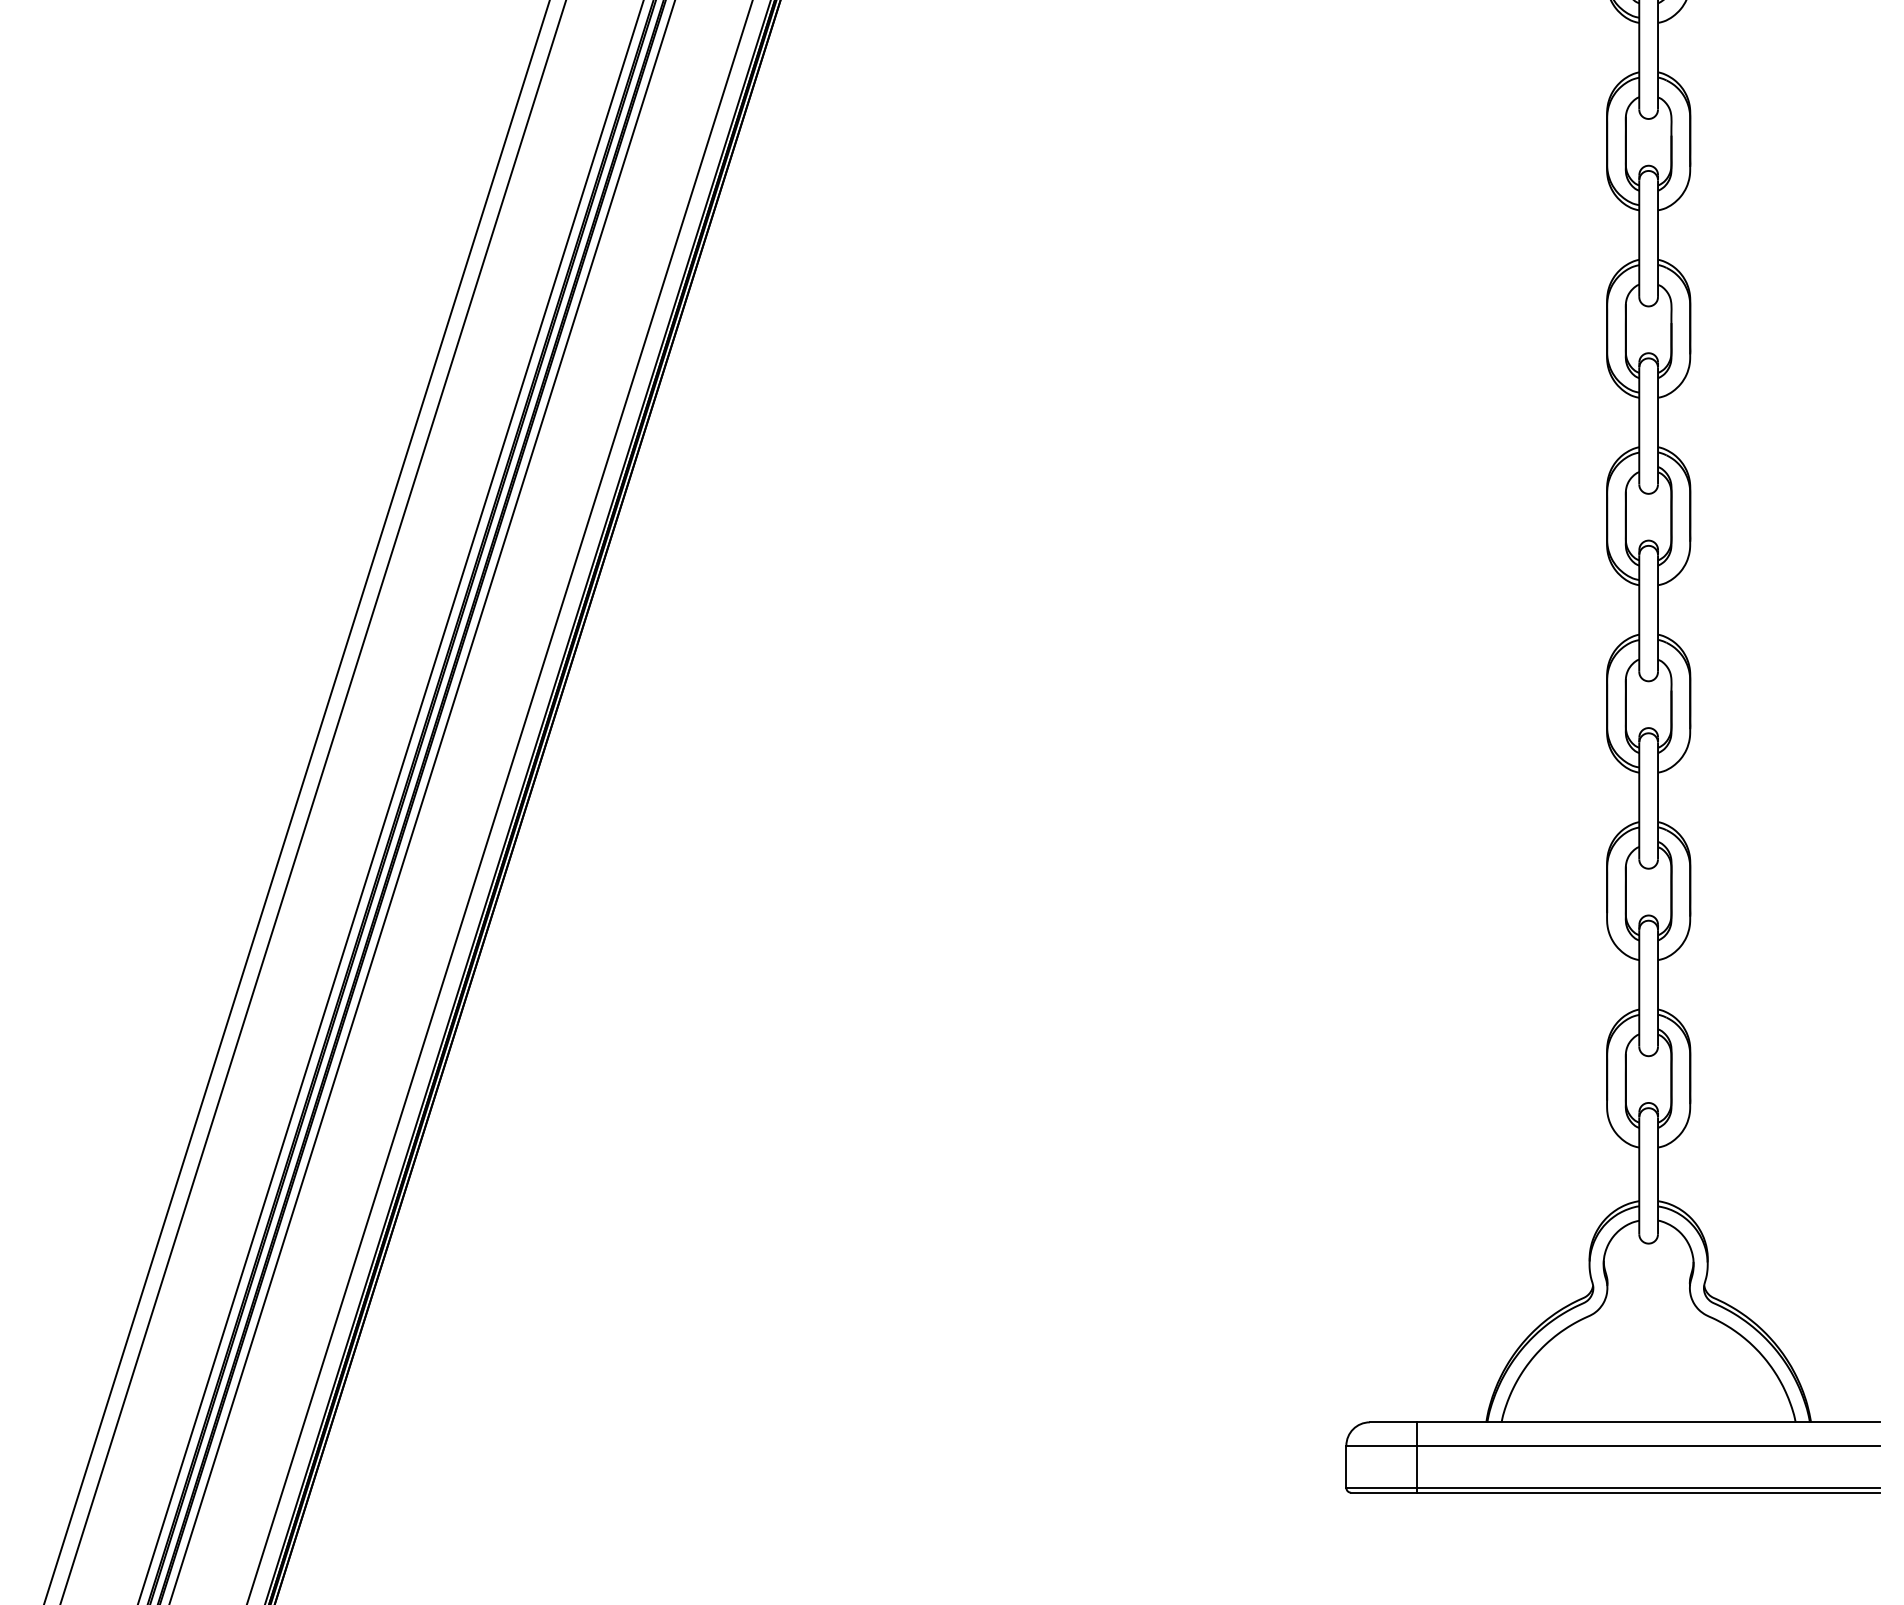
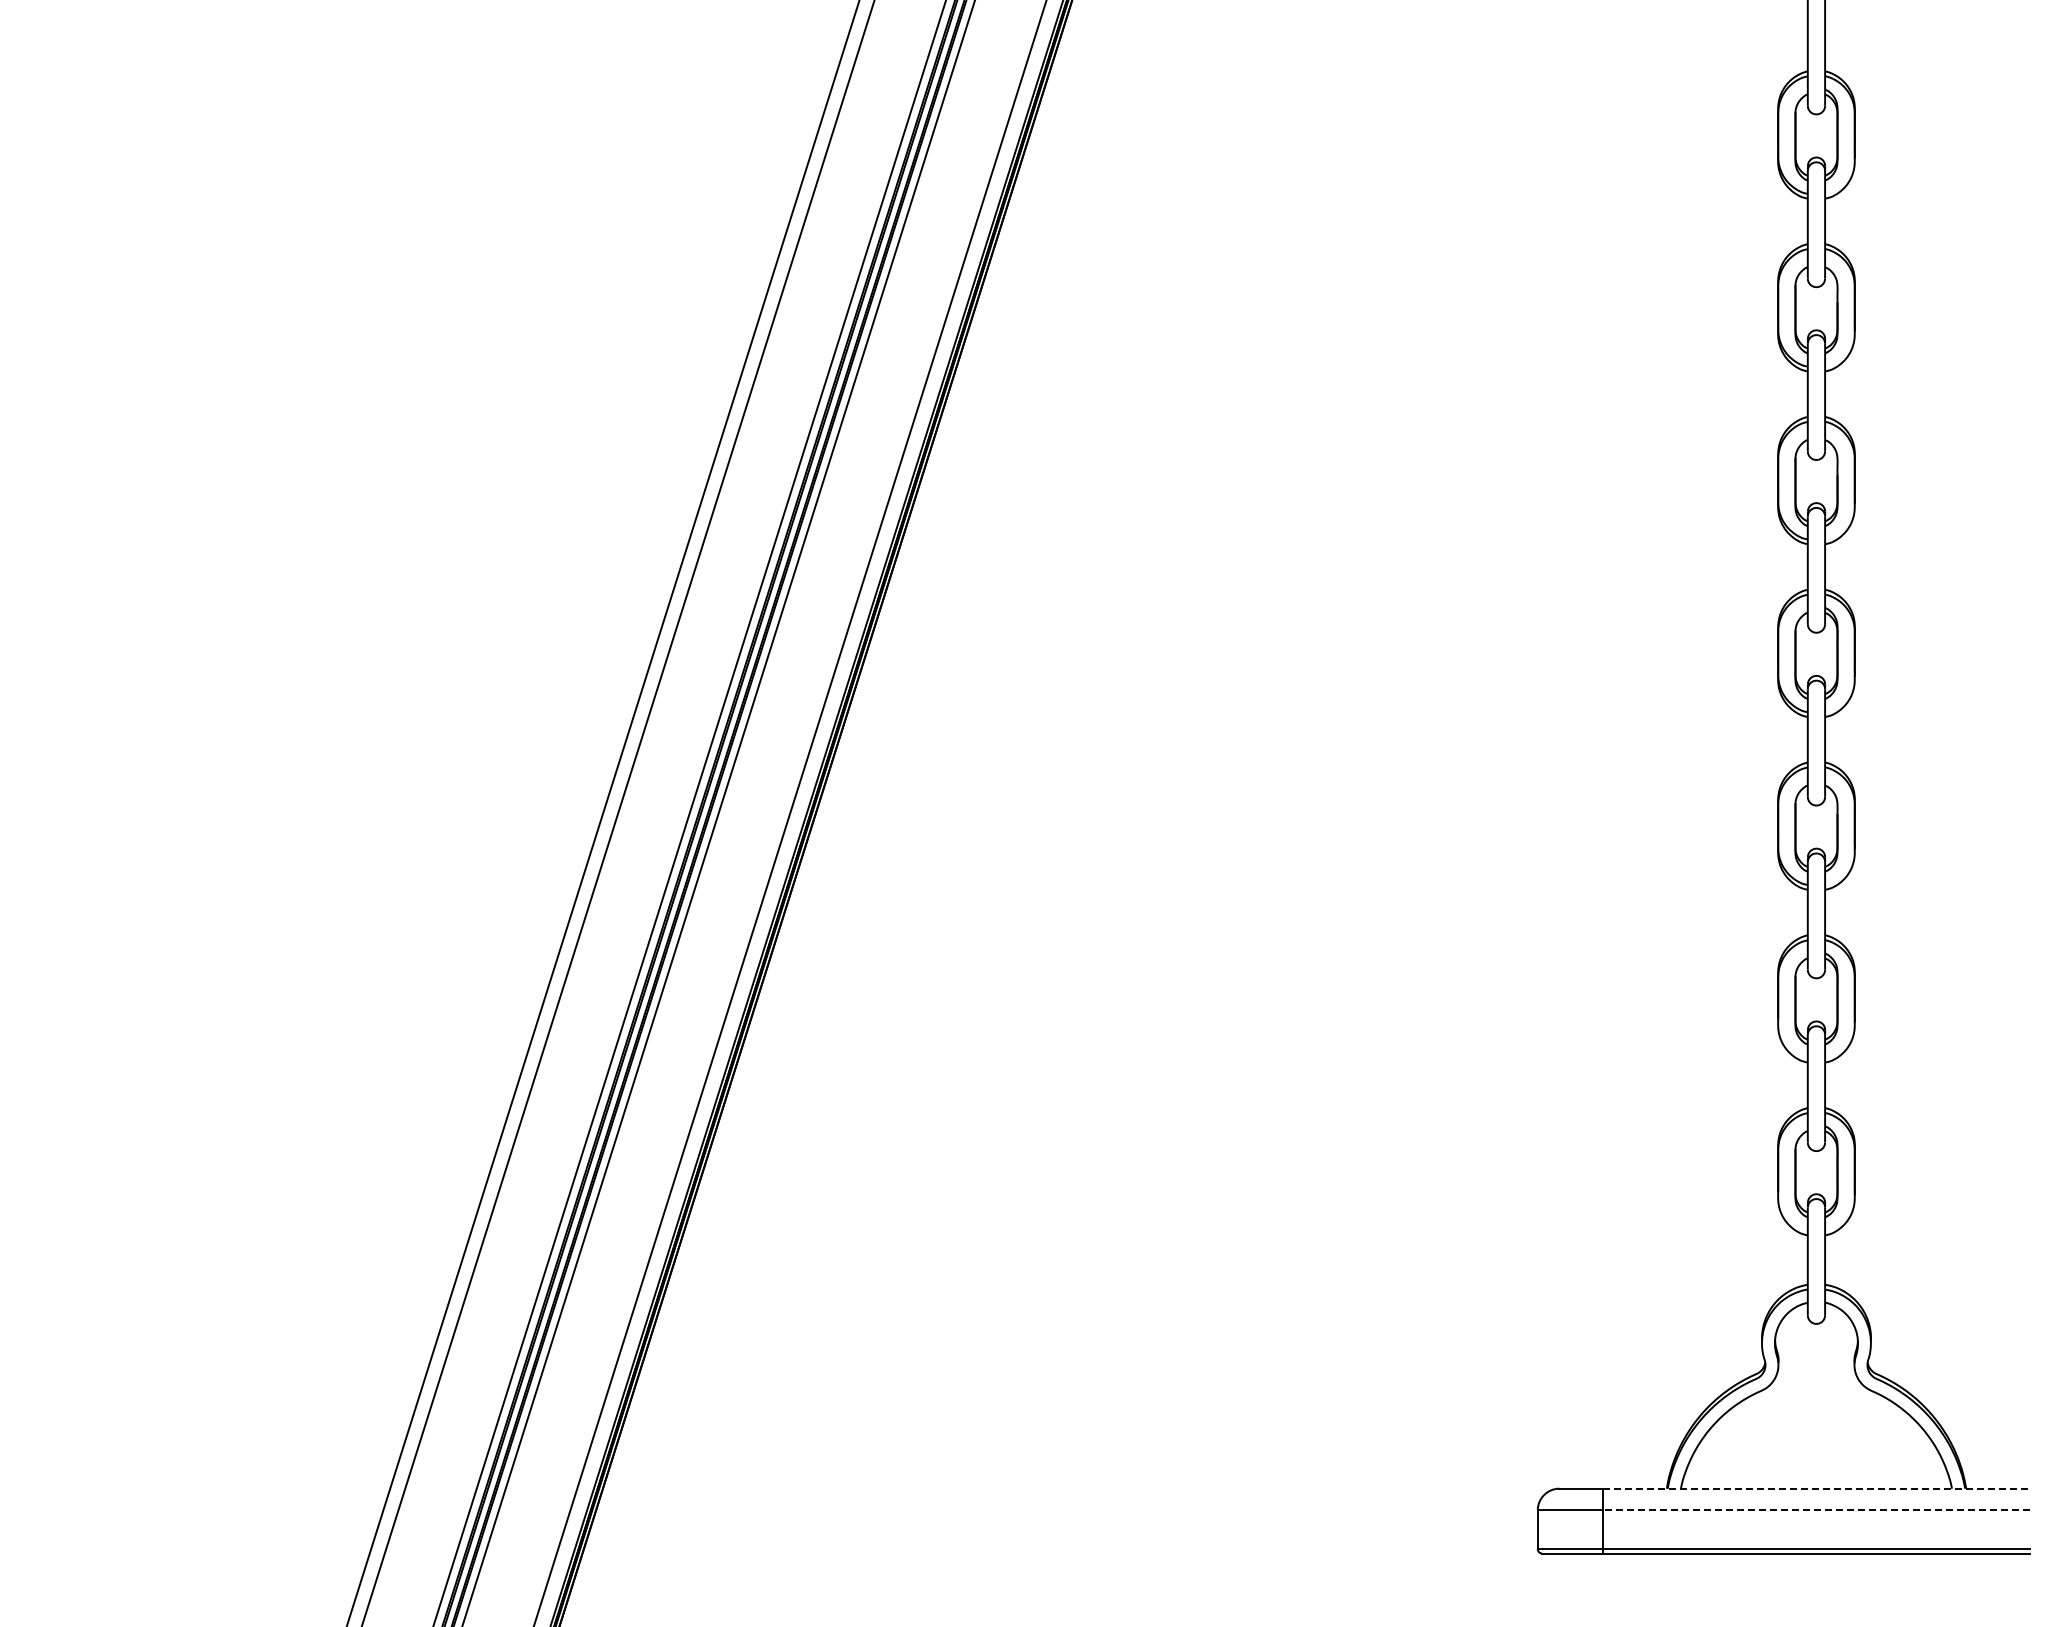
line: (1648, 1422) -> (1816, 1488), solid -> dashed
line: (1648, 1446) -> (1816, 1510), solid -> dashed

